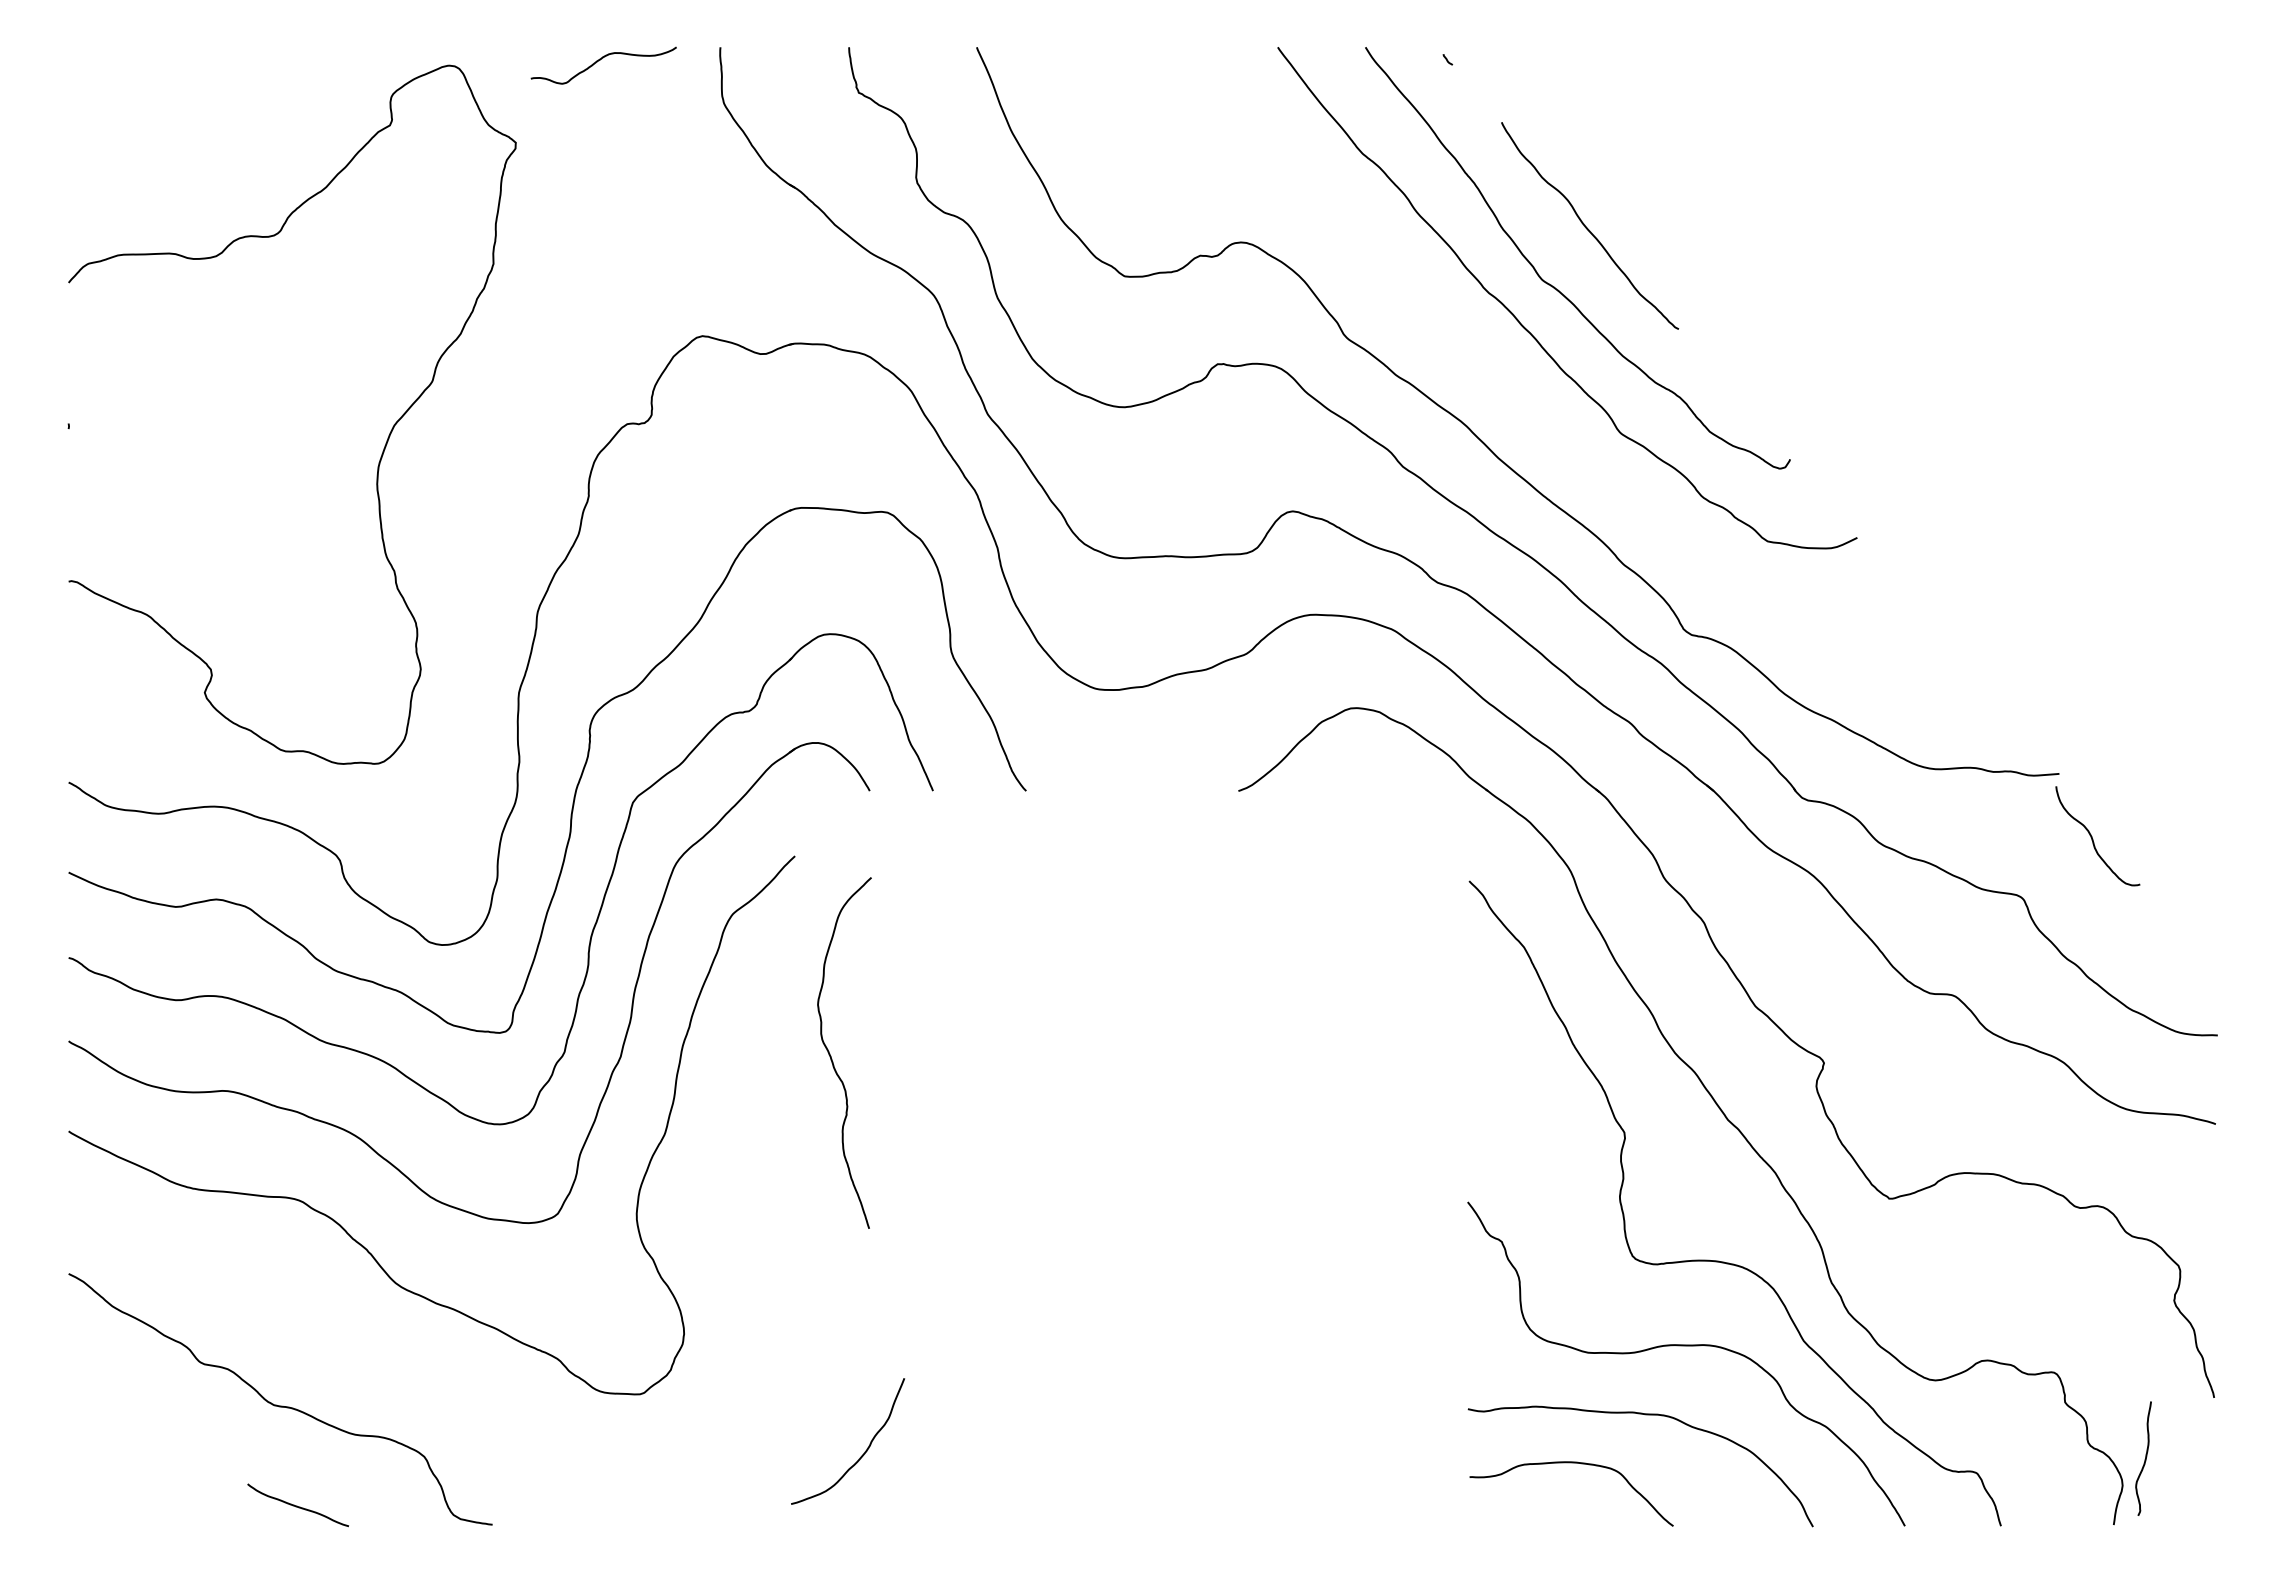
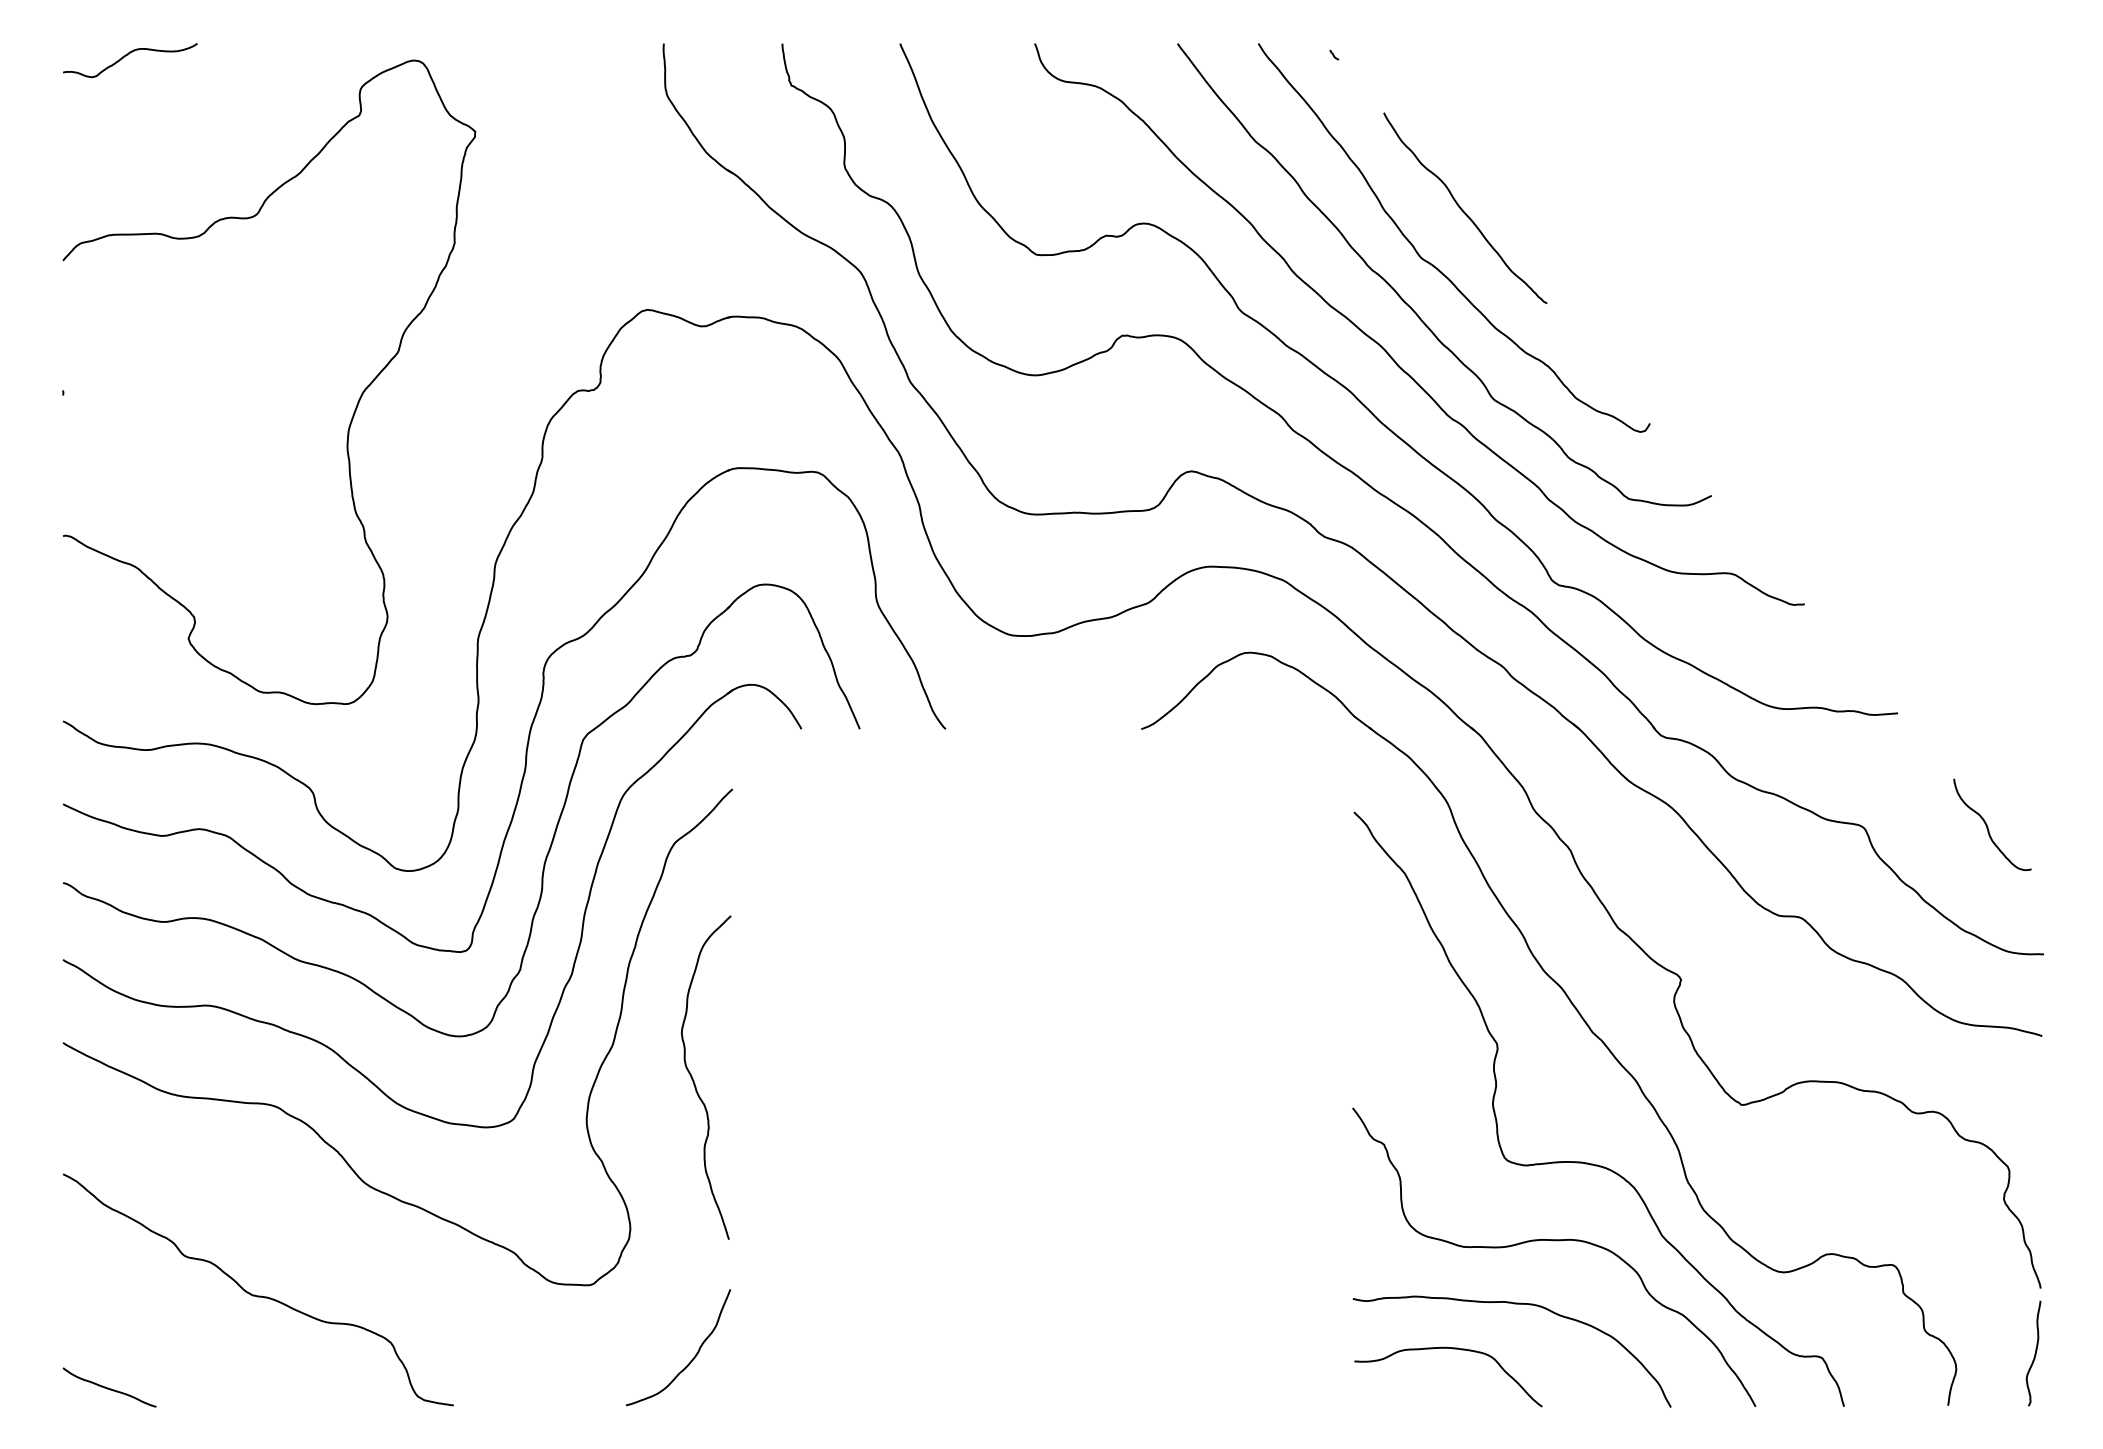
curve: (599, 61) -> (126, 56), moved
curve: (1507, 383) -> (1389, 353), added
curve: (2092, 835) -> (1987, 824), moved
curve: (831, 1056) -> (694, 1080), moved
curve: (862, 1454) -> (691, 1359), moved
curve: (2144, 1458) -> (2034, 1353), moved
curve: (296, 1505) -> (108, 1387), moved

